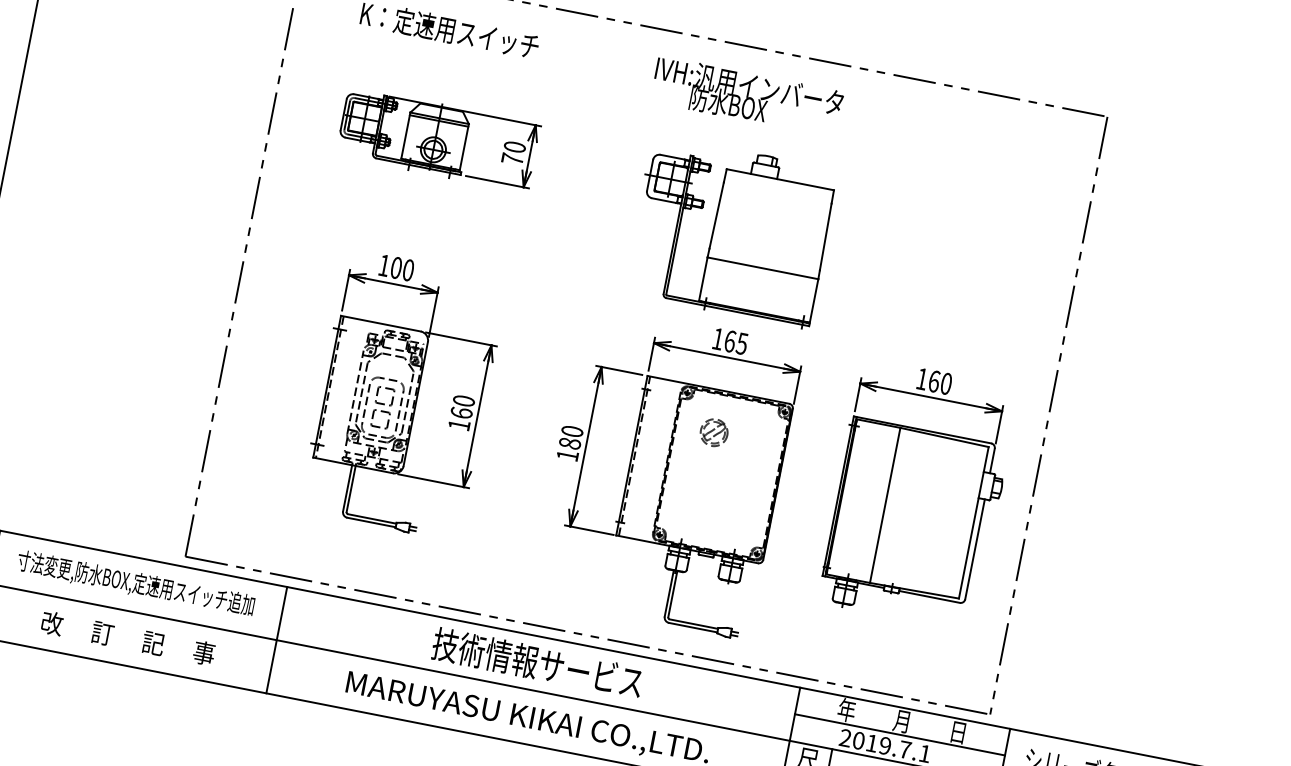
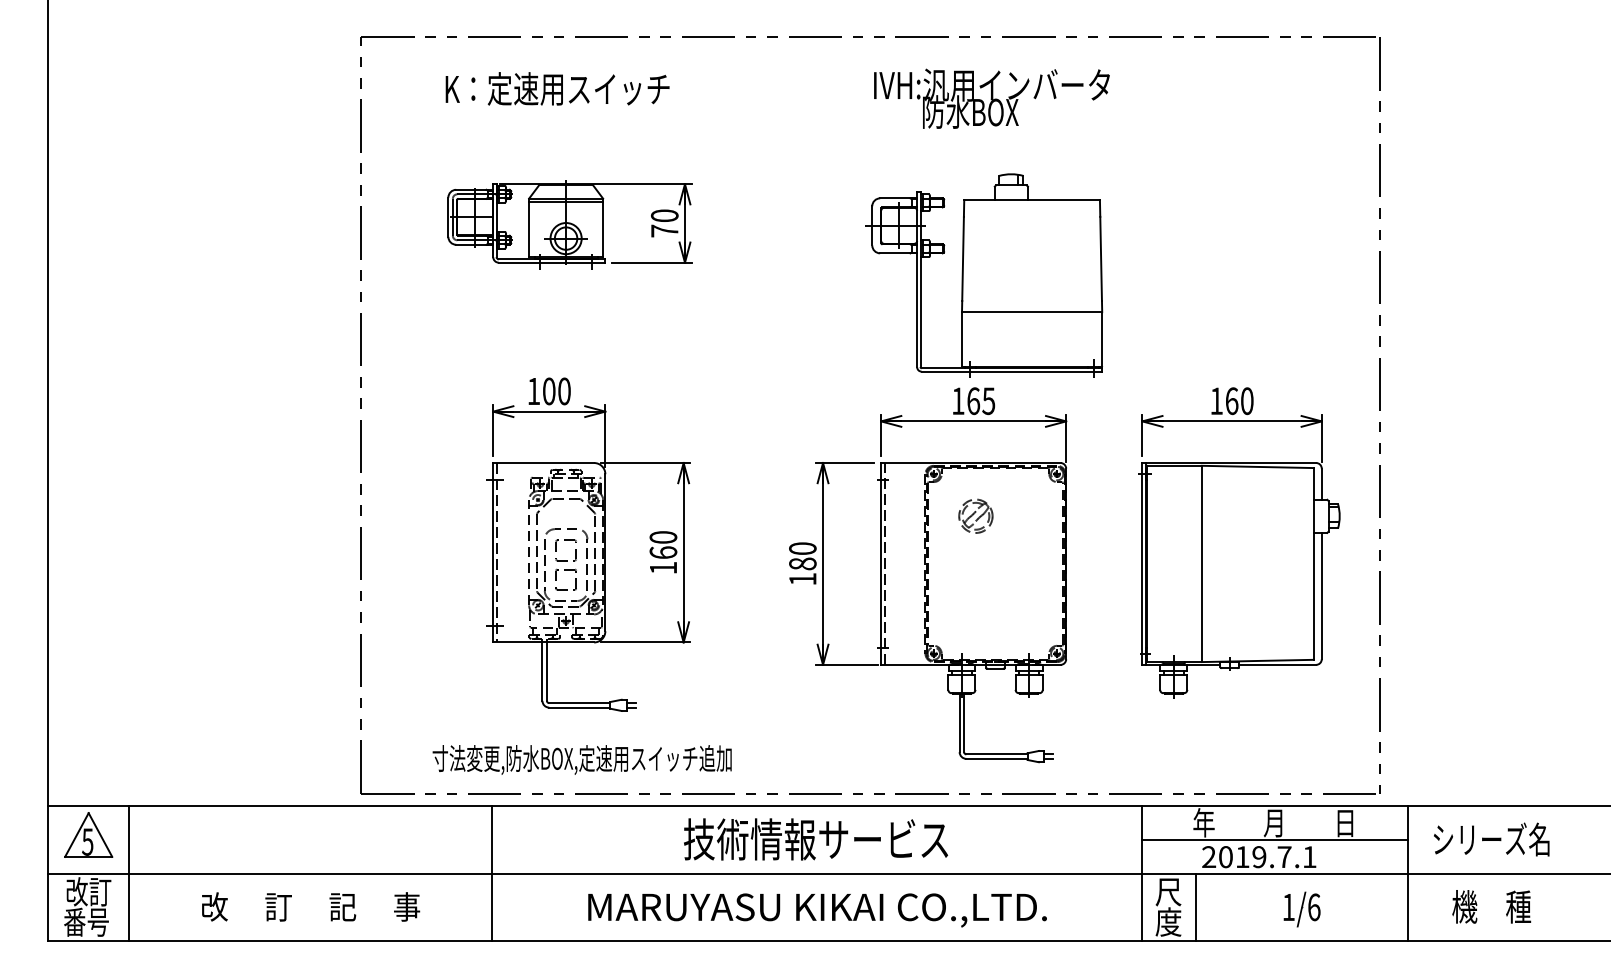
text: (746, 96) -> (991, 98), moved
part: (731, 231) -> (984, 275), moved
text: (135, 583) -> (581, 759), moved

